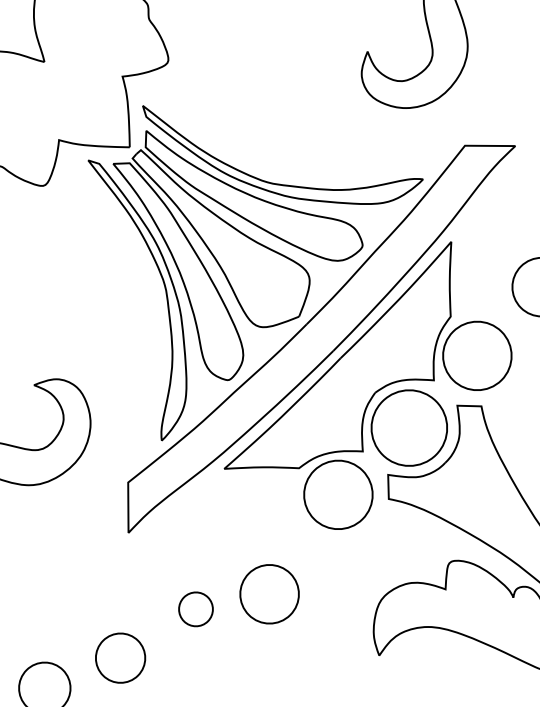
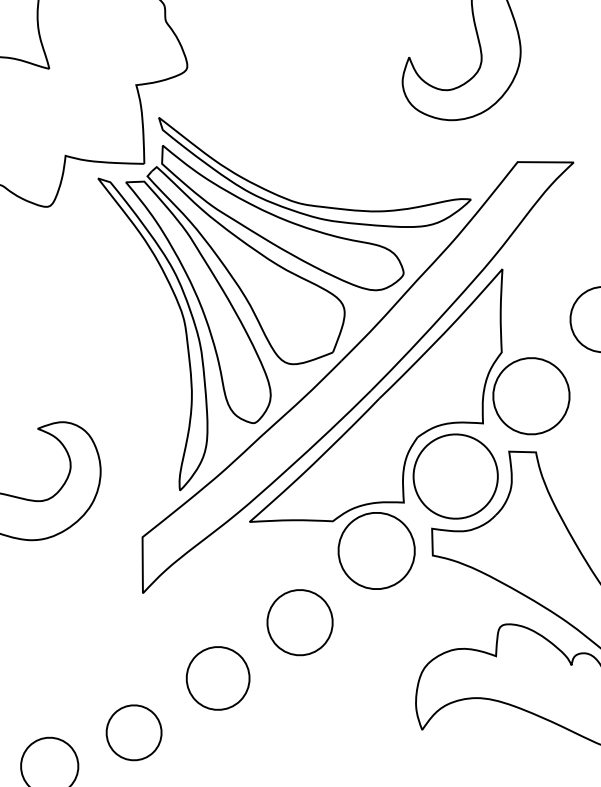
part: (269, 594) -> (299, 622), moved
part: (195, 609) -> (217, 678), size x1.67

